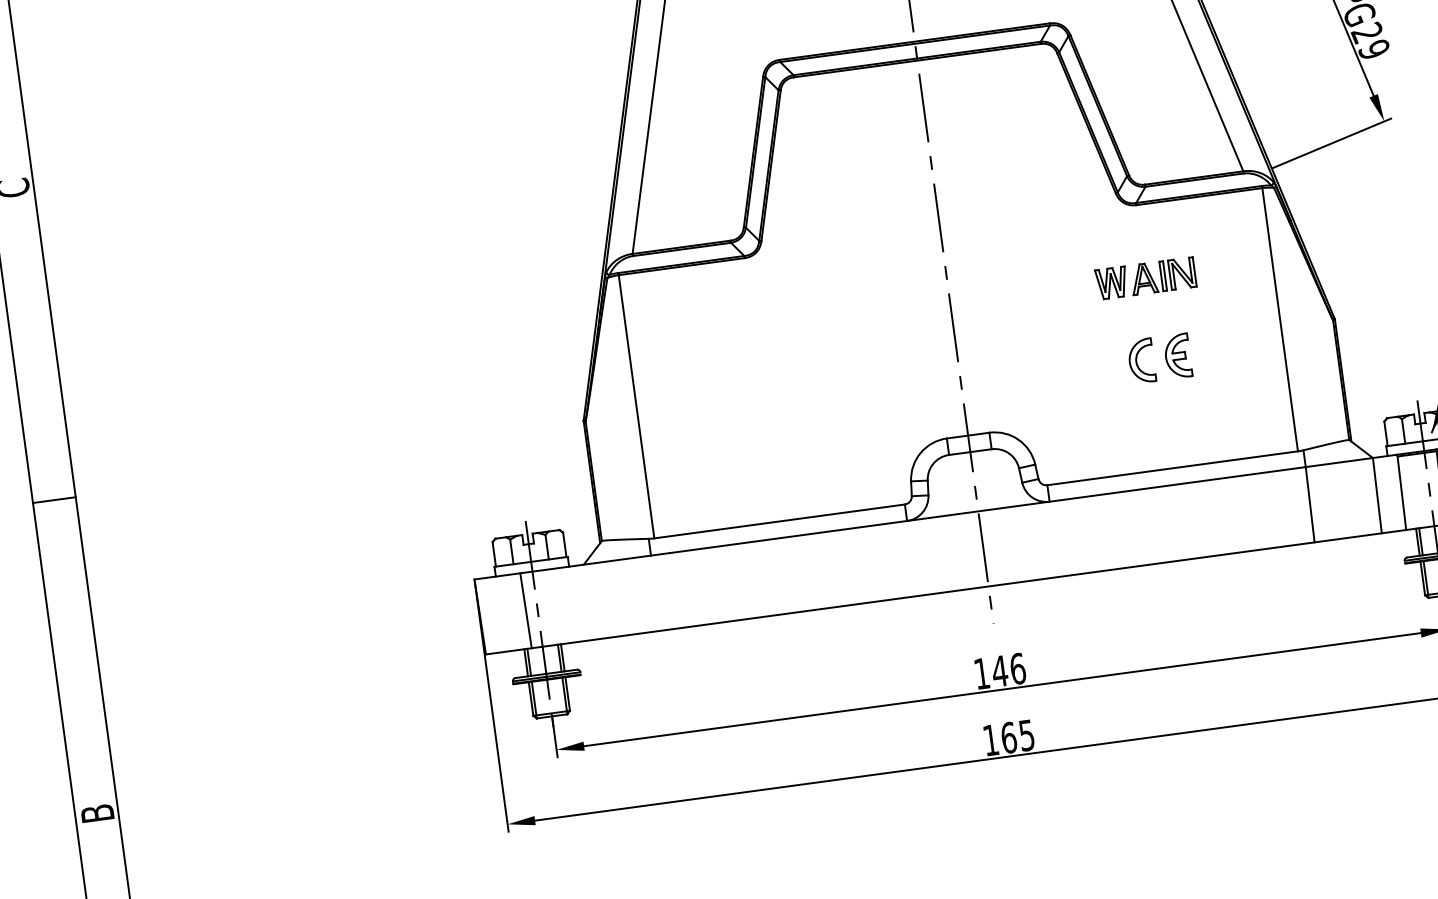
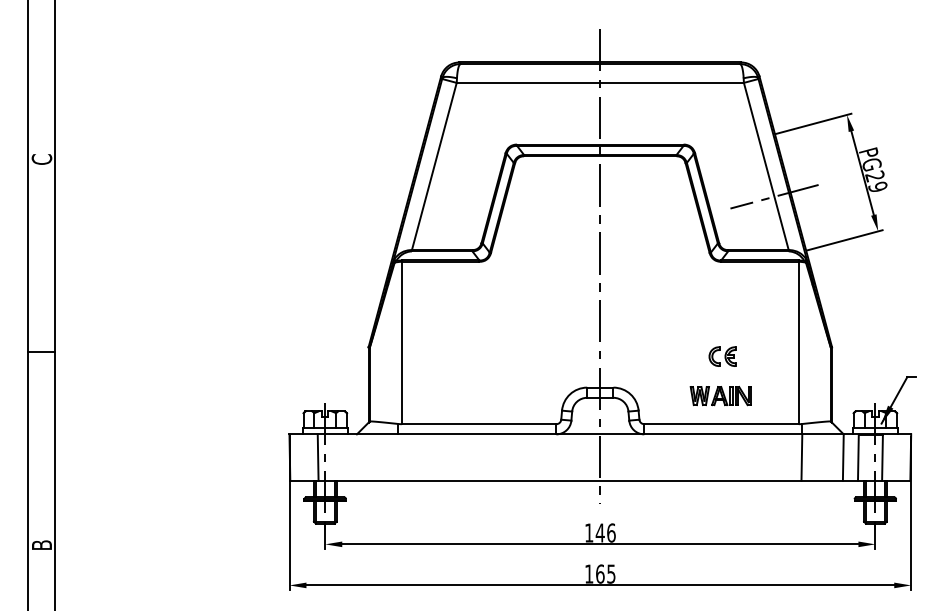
line: (1208, 87) -> (774, 196), added
part: (1145, 279) -> (720, 396), moved
part: (1159, 358) -> (722, 356), size x0.71

